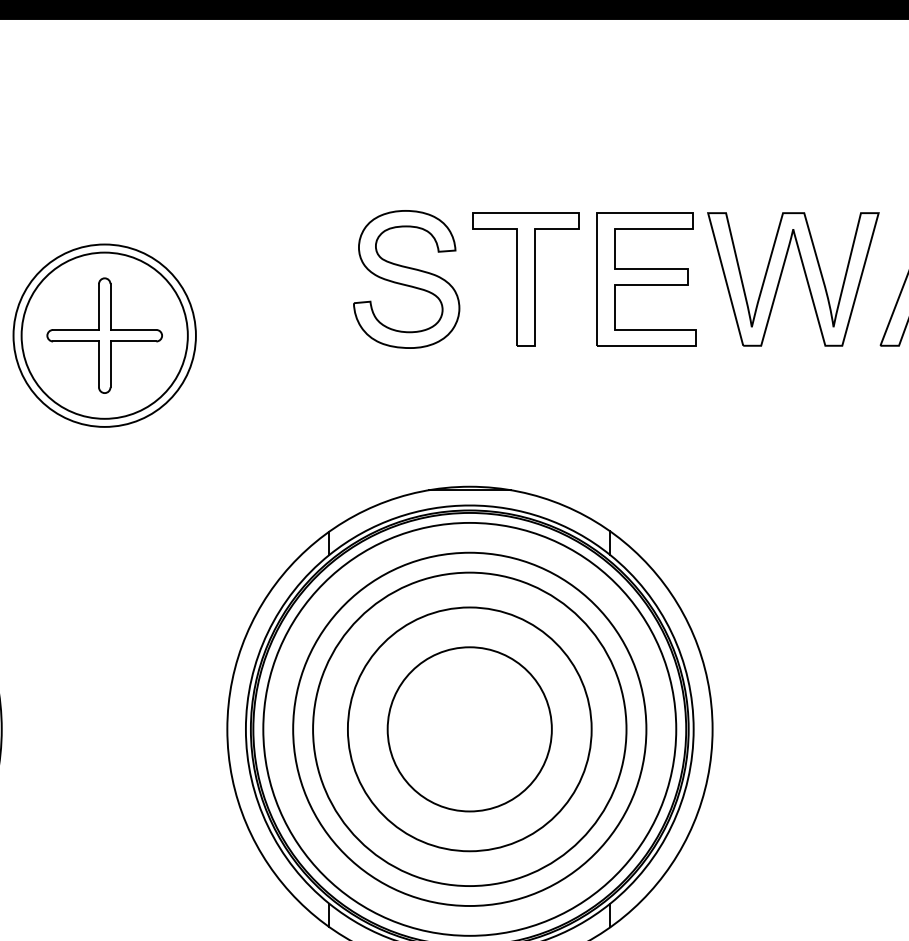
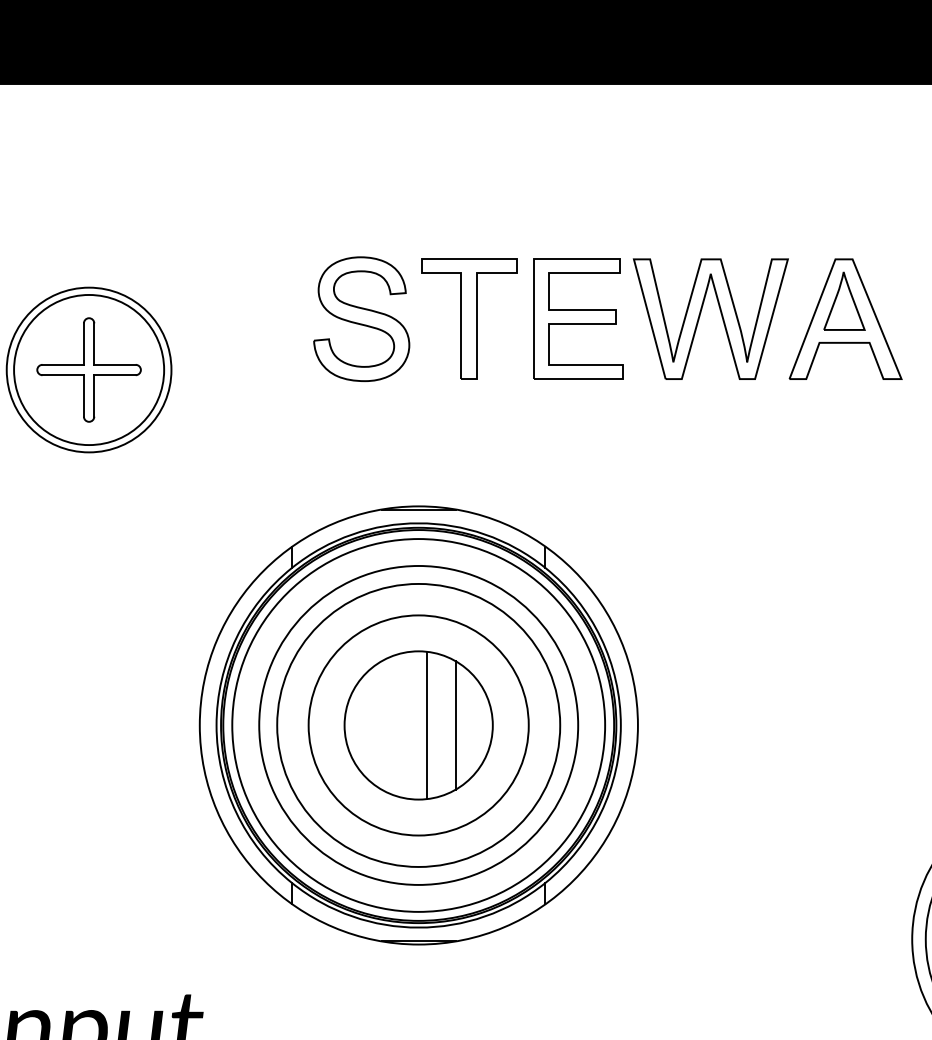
line: (479, 729) -> (427, 725), added
line: (510, 729) -> (455, 725), added

